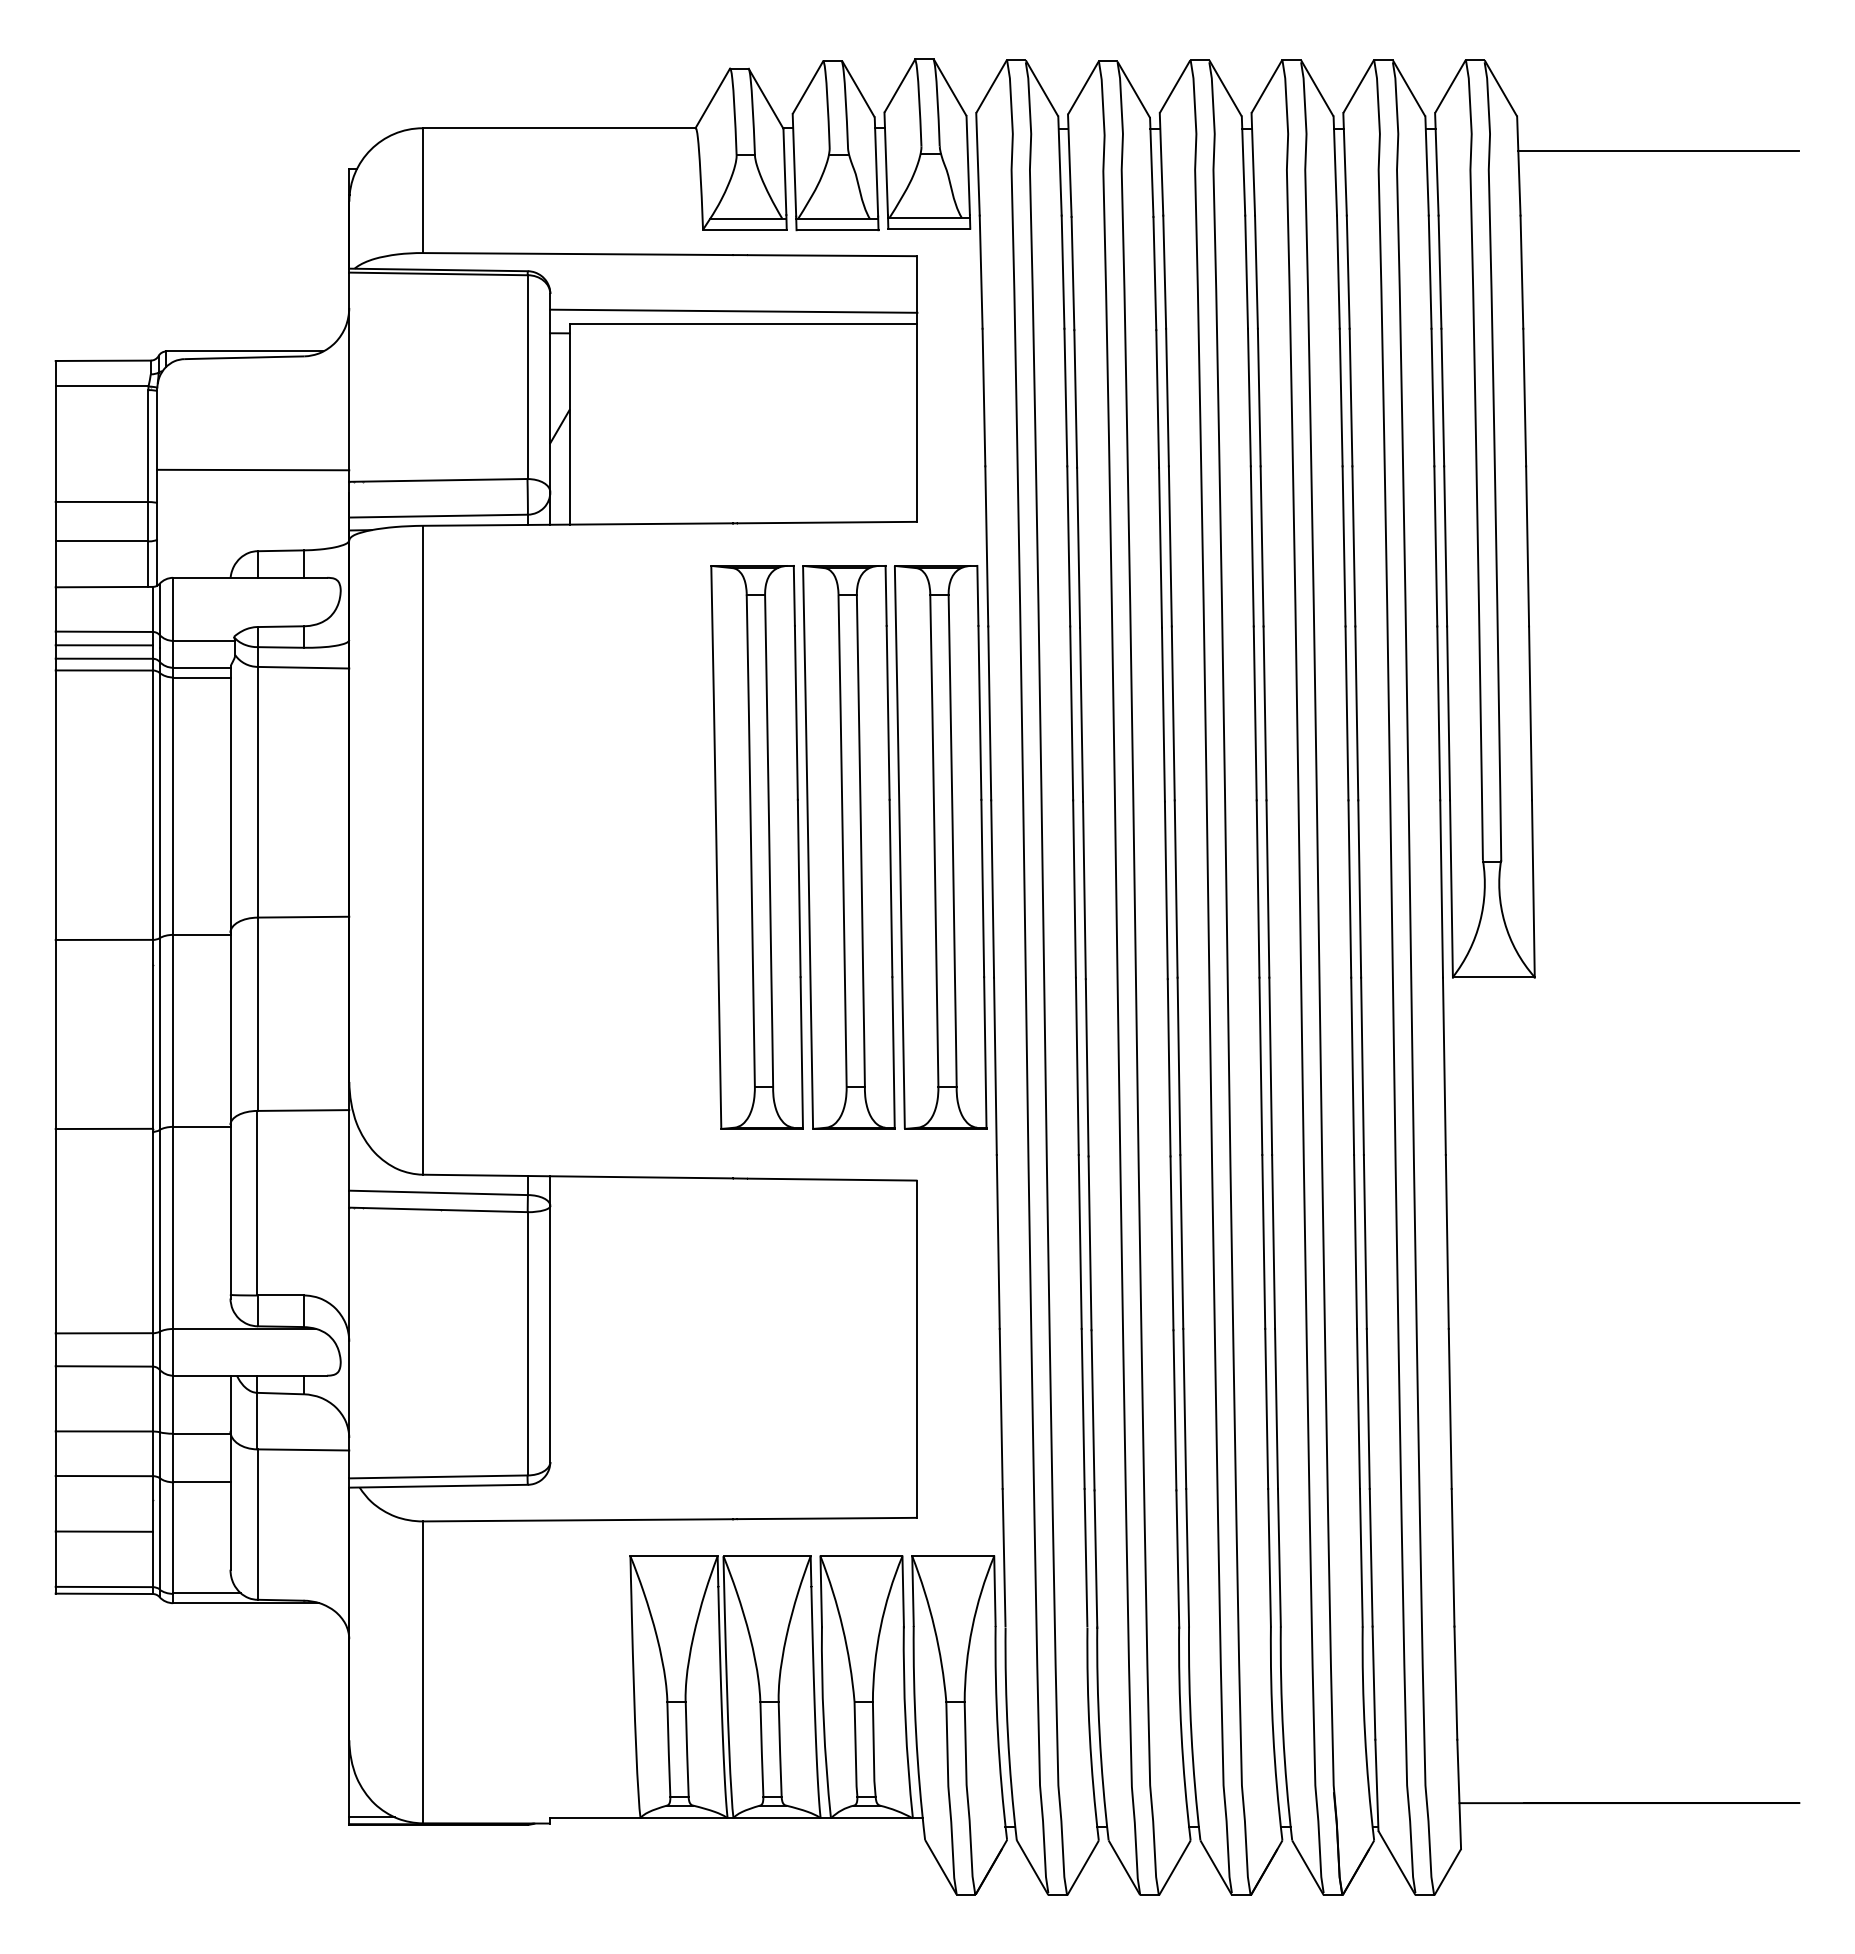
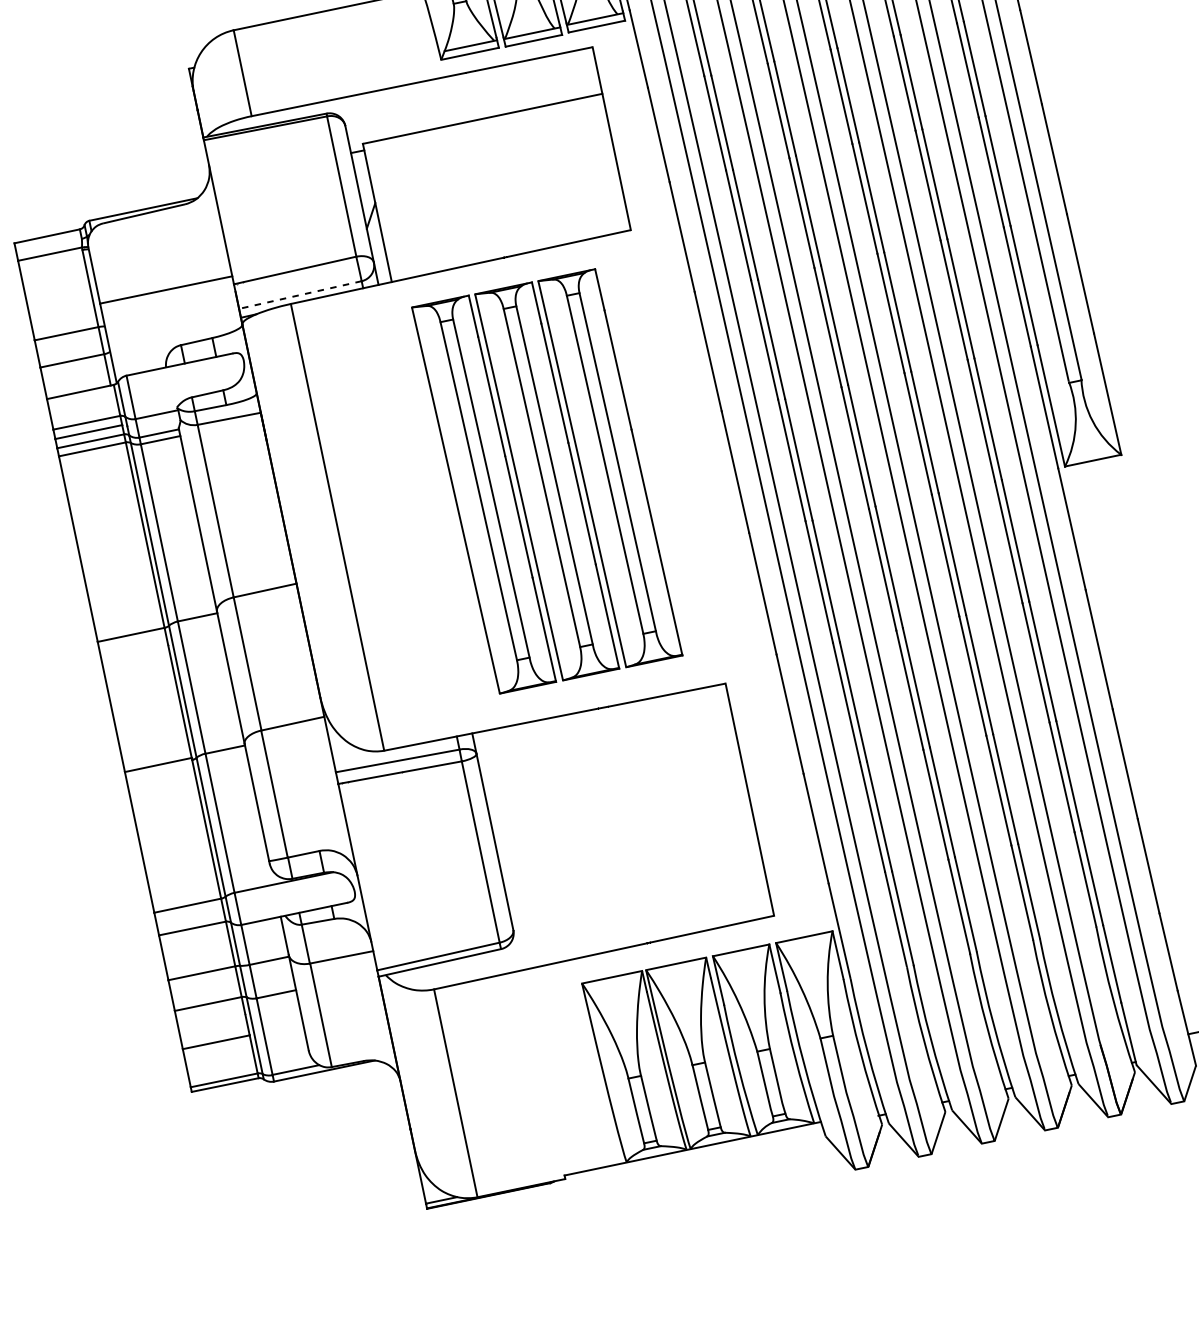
line: (733, 310) -> (473, 111), removed
line: (438, 516) -> (300, 295), solid -> dashed
part: (848, 847) -> (546, 481), moved

